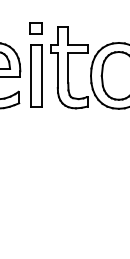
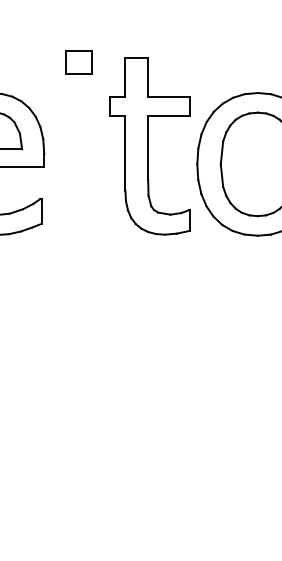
part: (36, 75) -> (79, 163), removed

